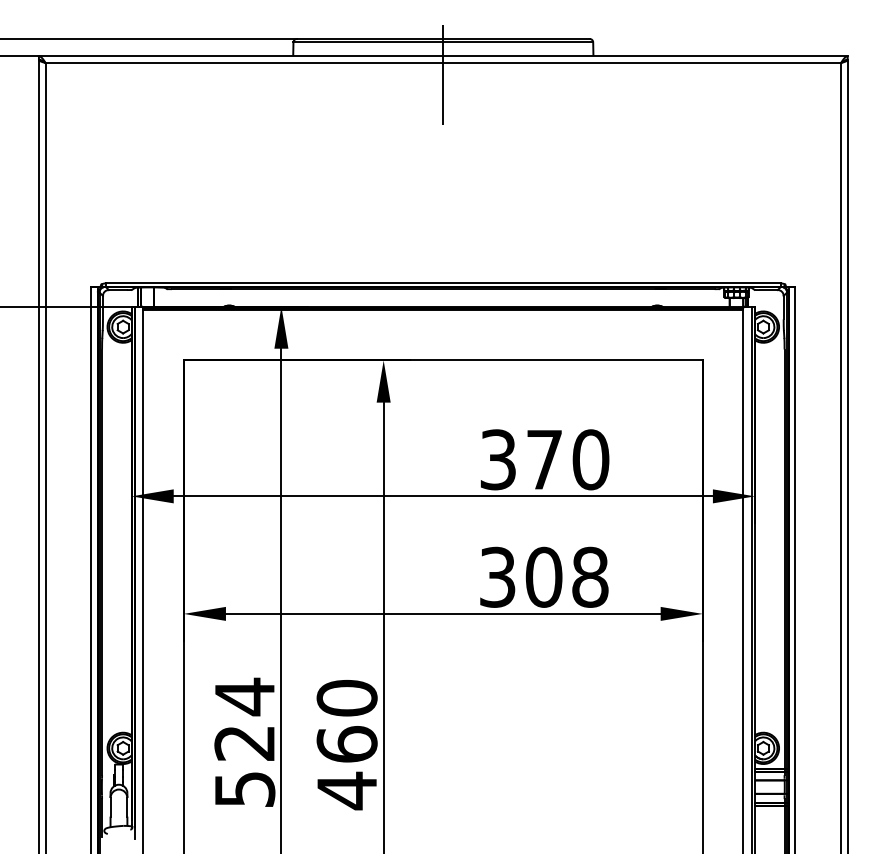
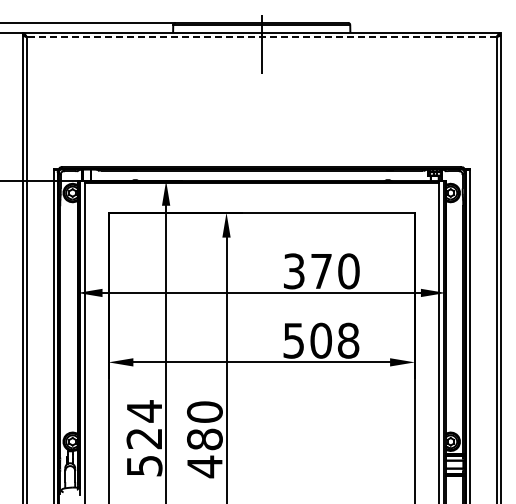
line: (442, 63) -> (261, 37), solid -> dashed
text: (498, 576) -> (294, 340), 308 -> 508
text: (346, 744) -> (204, 439), 460 -> 480

